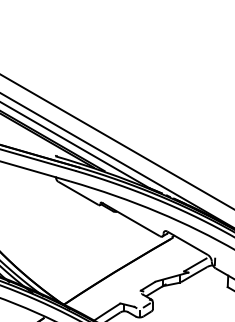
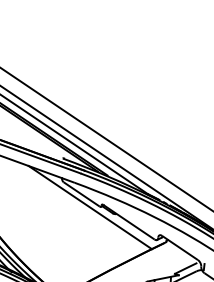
line: (88, 206) -> (90, 207), added

